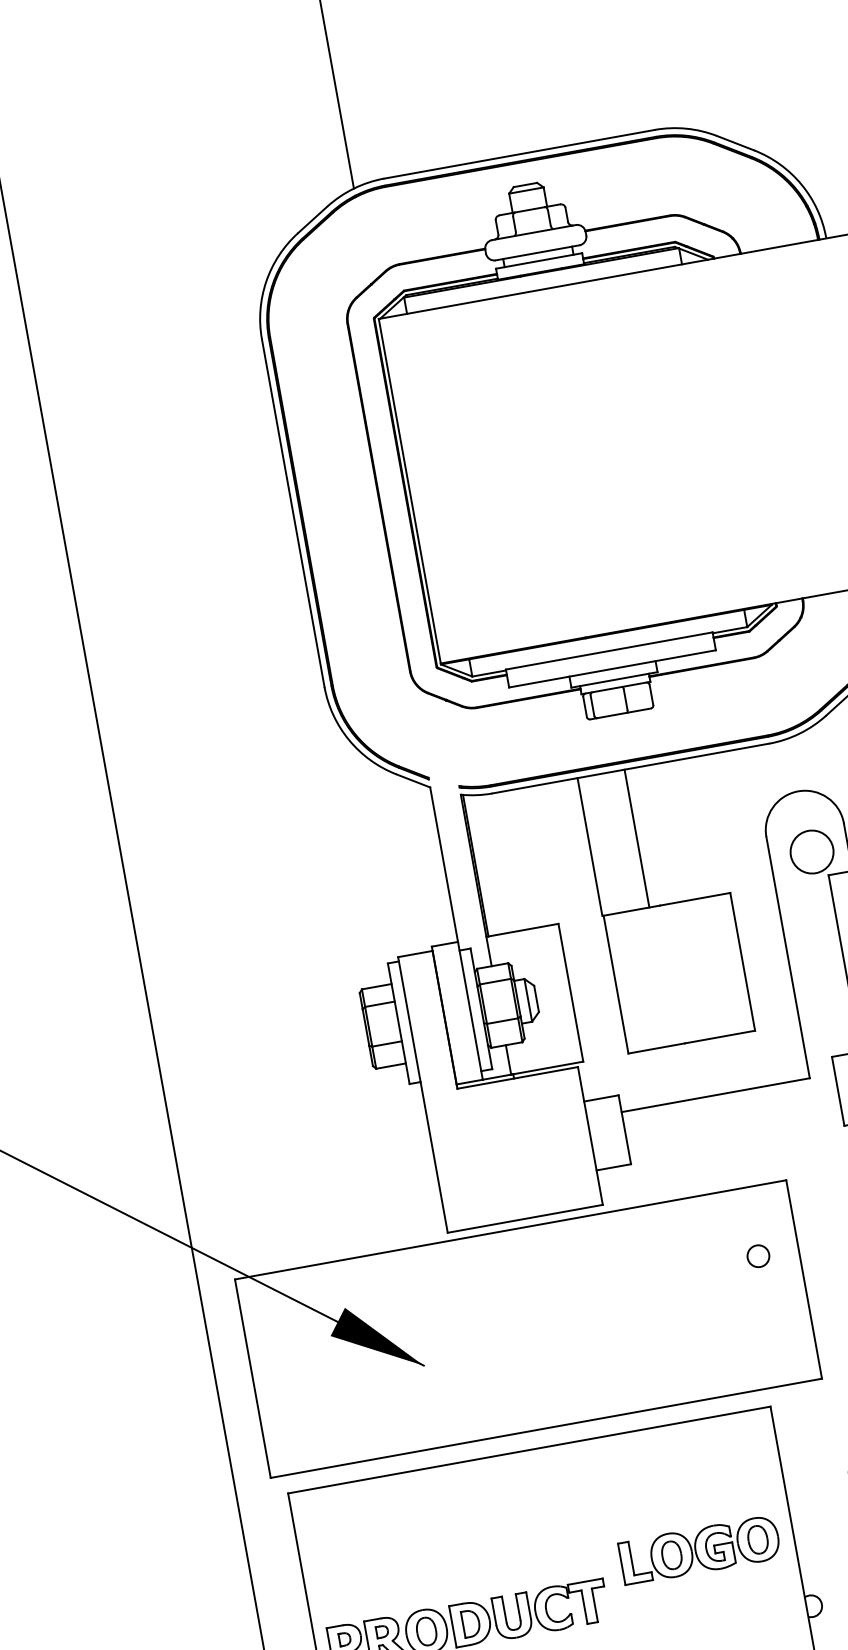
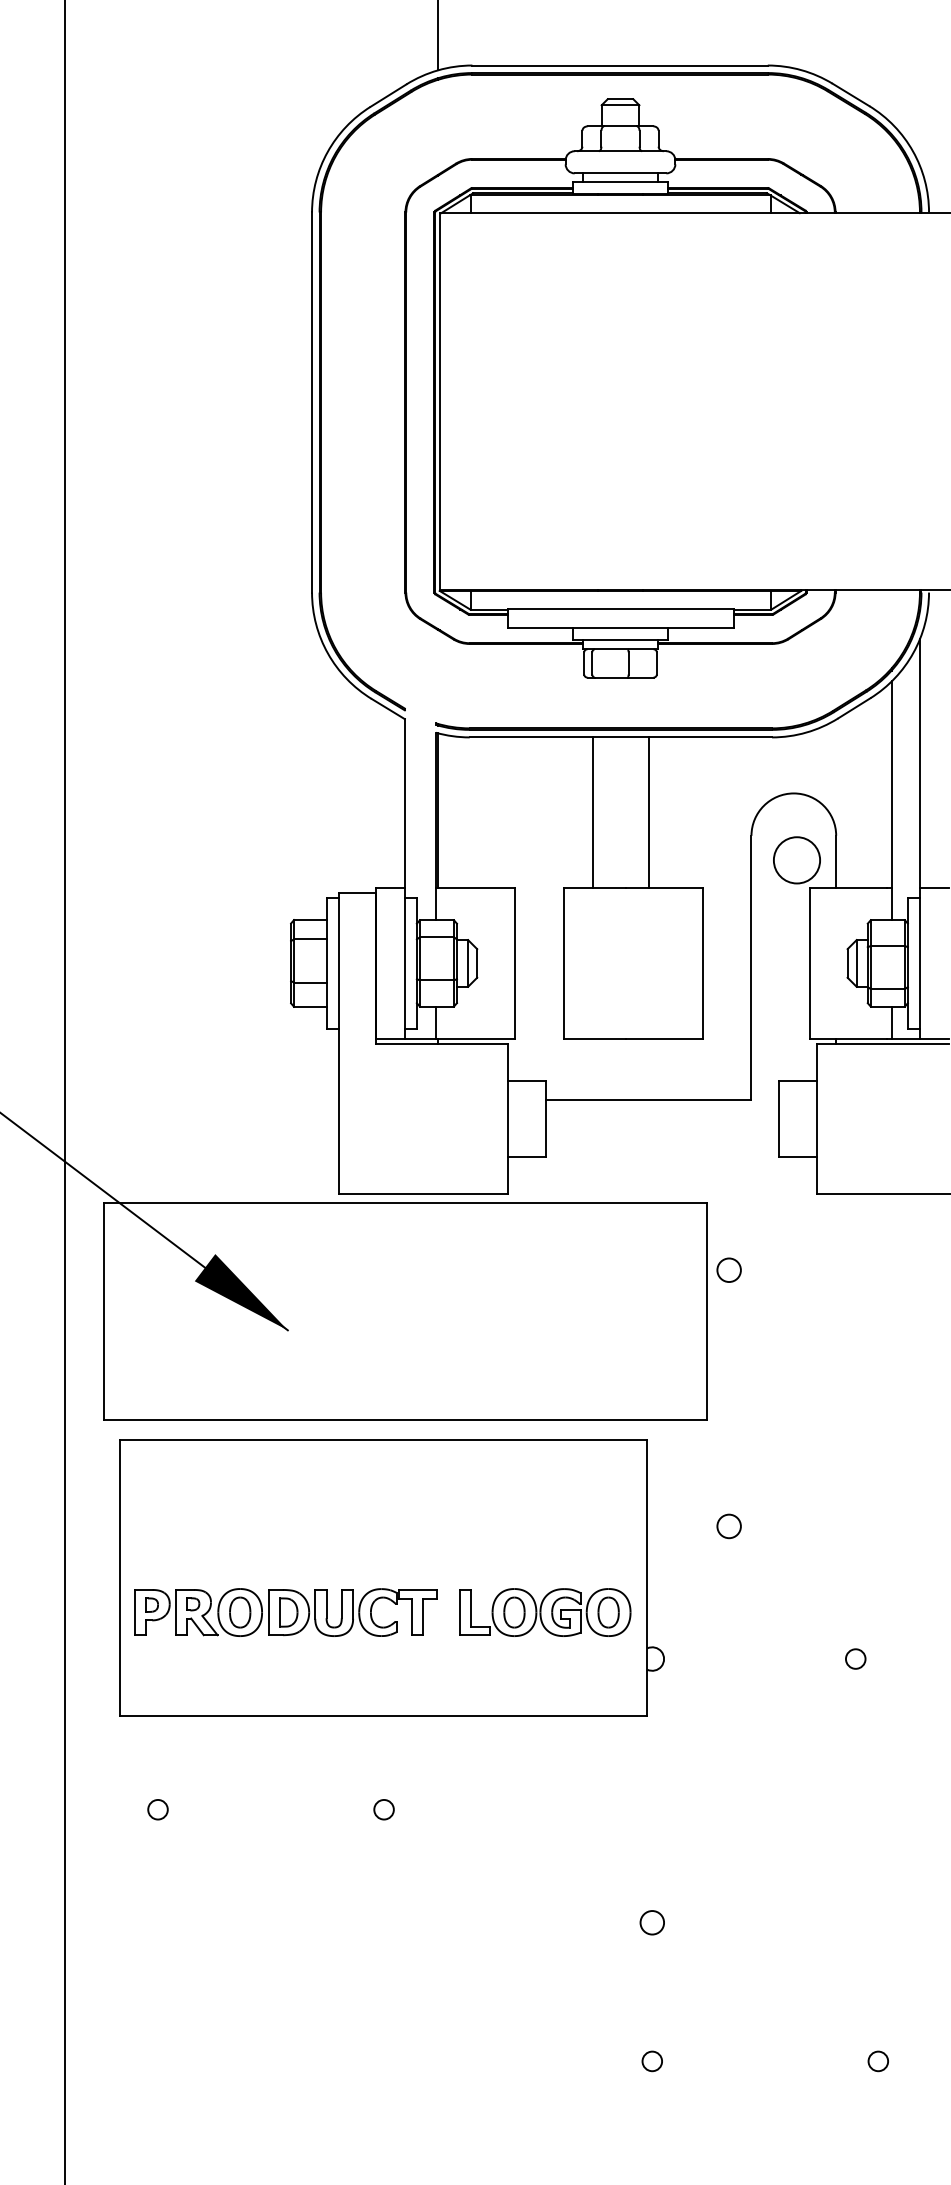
line: (637, 838) -> (649, 812), moved
line: (589, 846) -> (592, 812), moved
circle: (757, 1255) -> (728, 1269), moved
part: (700, 1550) -> (545, 1612), moved

